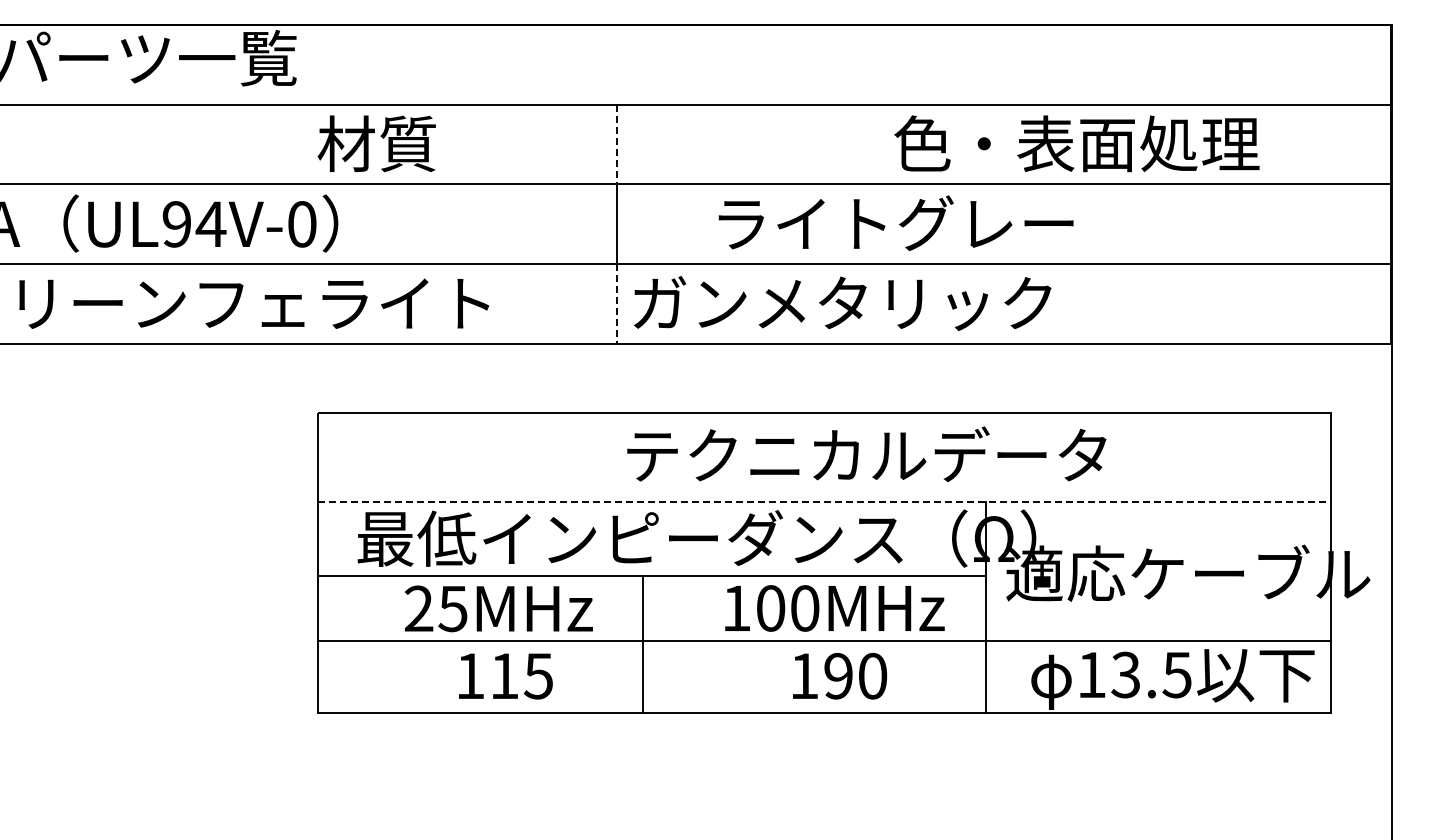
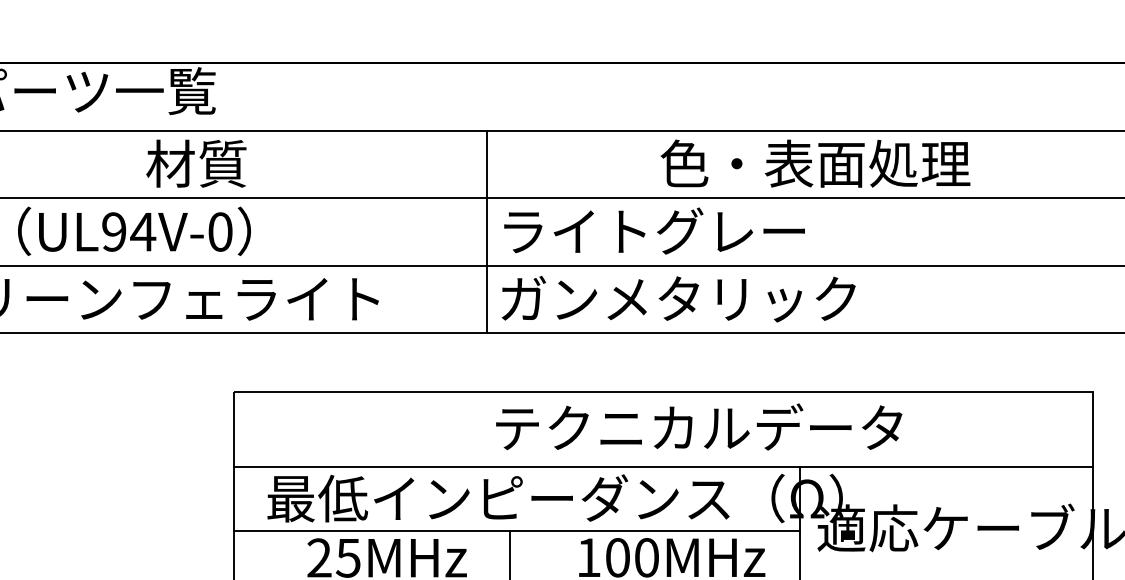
text: (376, 143) -> (196, 163), moved
text: (1076, 143) -> (815, 163), moved
line: (616, 144) -> (486, 164), dashed -> solid
text: (895, 222) -> (654, 230), moved
line: (616, 303) -> (486, 299), dashed -> solid
line: (824, 501) -> (663, 467), dashed -> solid

